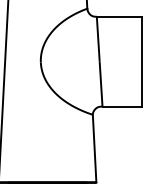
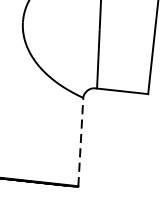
line: (94, 148) -> (80, 141), solid -> dashed

